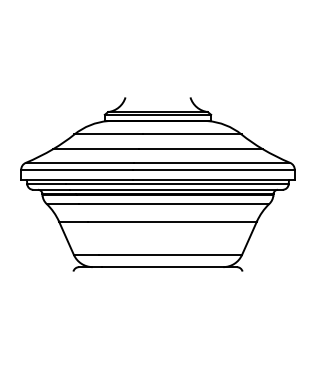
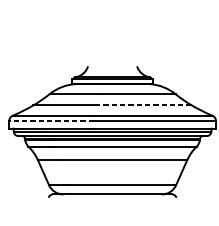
line: (200, 149) -> (144, 105), solid -> dashed
line: (77, 169) -> (51, 120), solid -> dashed

